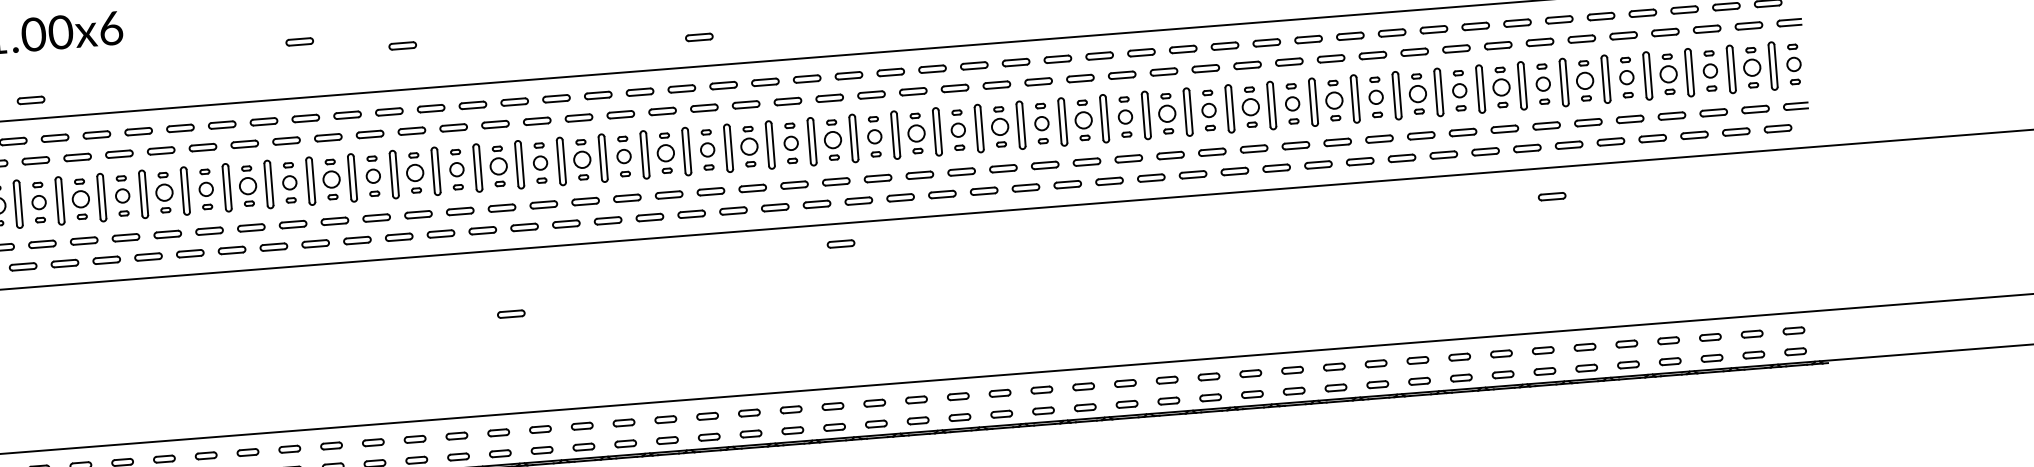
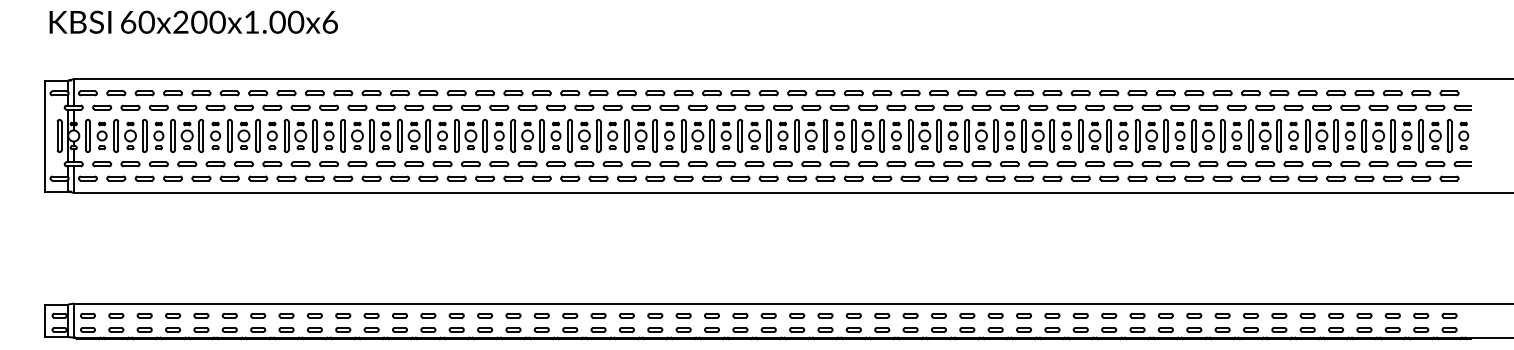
part: (699, 37) -> (726, 59), removed
part: (299, 42) -> (456, 41), removed
part: (401, 45) -> (525, 49), removed
part: (31, 100) -> (272, 66), removed
part: (1552, 196) -> (1293, 212), removed
part: (841, 243) -> (811, 206), removed
part: (510, 314) -> (584, 236), removed

